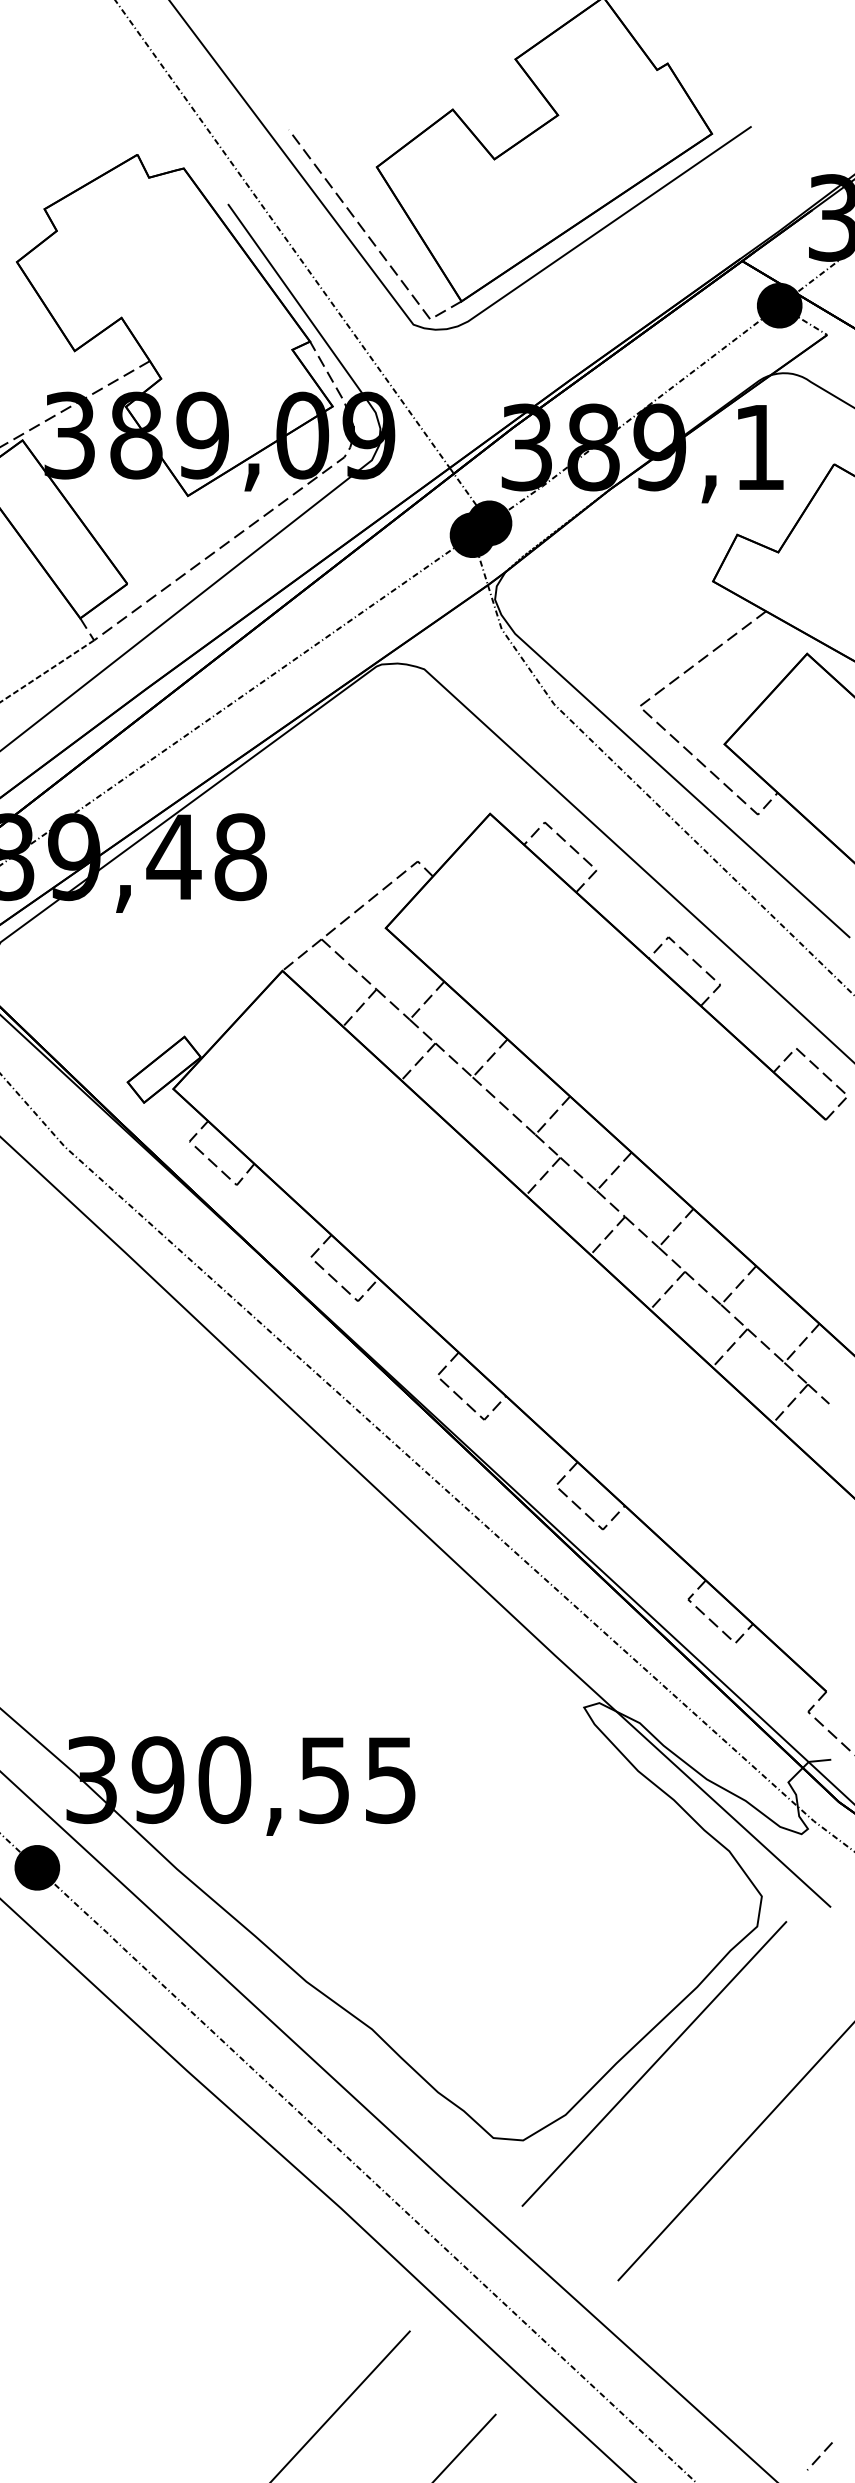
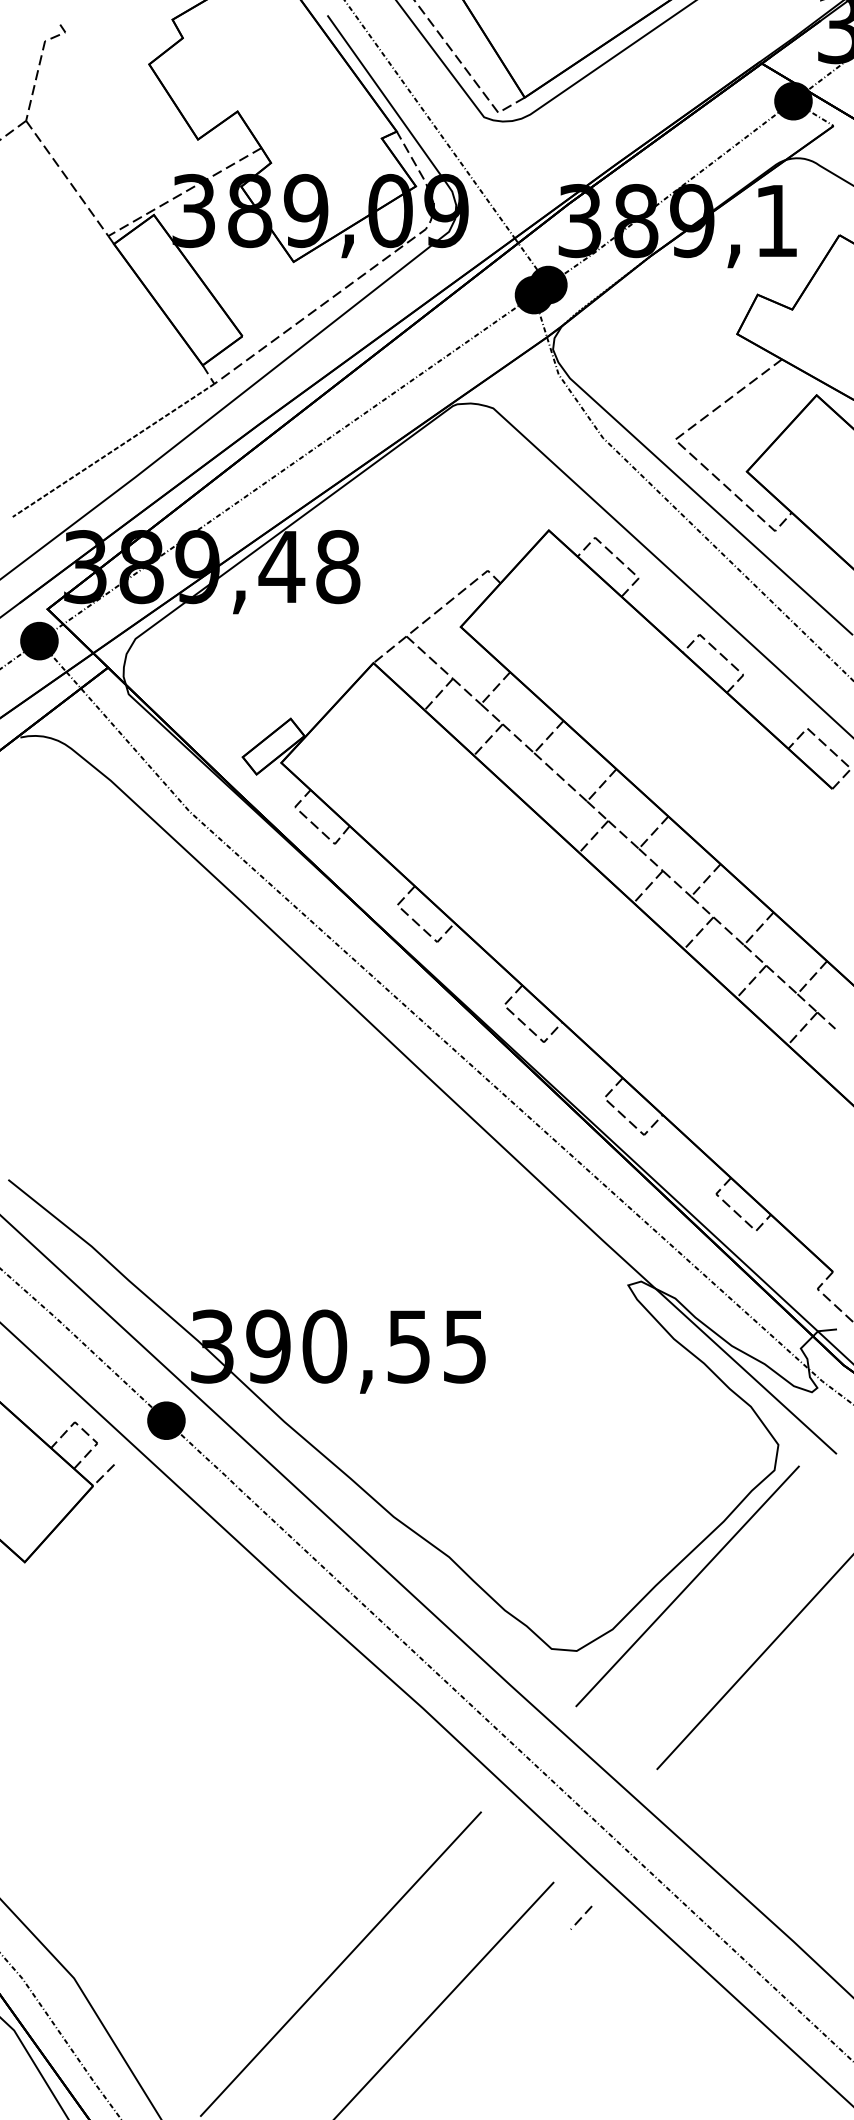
line: (819, 2455) -> (581, 1917), moved

